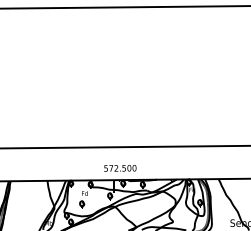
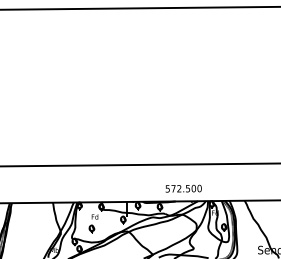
text: (120, 168) -> (183, 188), moved

